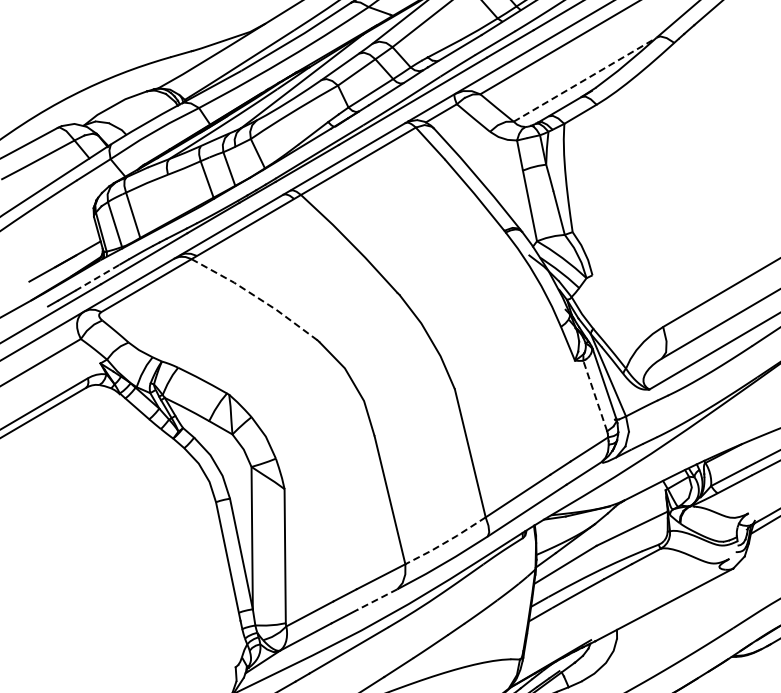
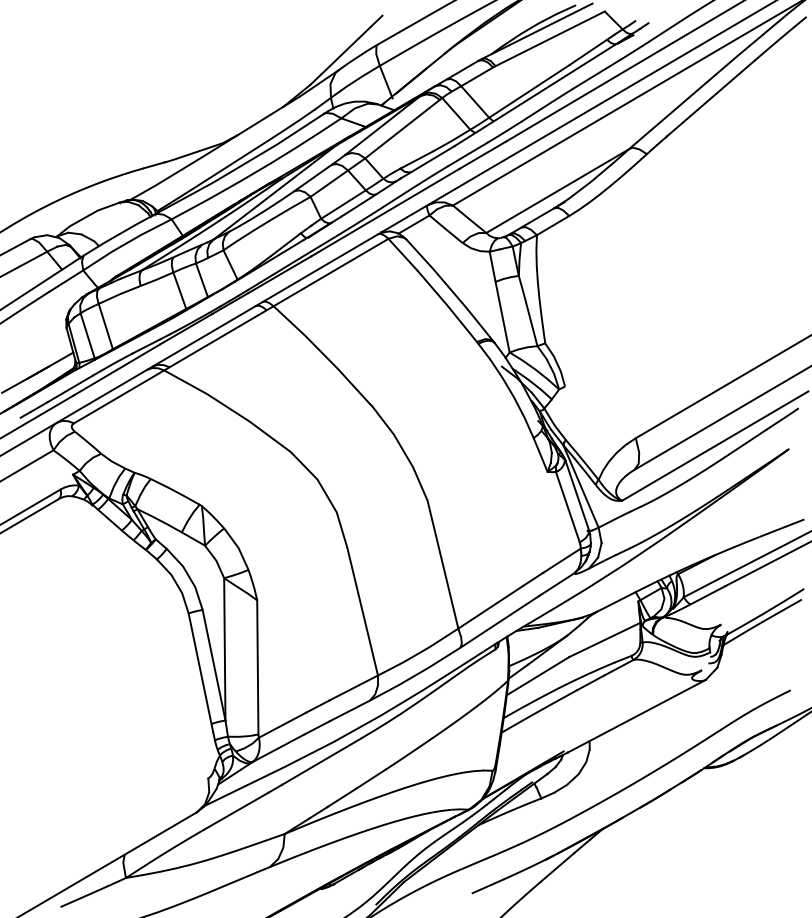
line: (584, 80) -> (557, 191), dashed -> solid
line: (97, 277) -> (70, 388), dashed -> solid
line: (256, 297) -> (229, 408), dashed -> solid
line: (594, 395) -> (567, 506), dashed -> solid
line: (445, 542) -> (418, 653), dashed -> solid
line: (377, 599) -> (350, 710), dashed -> solid

